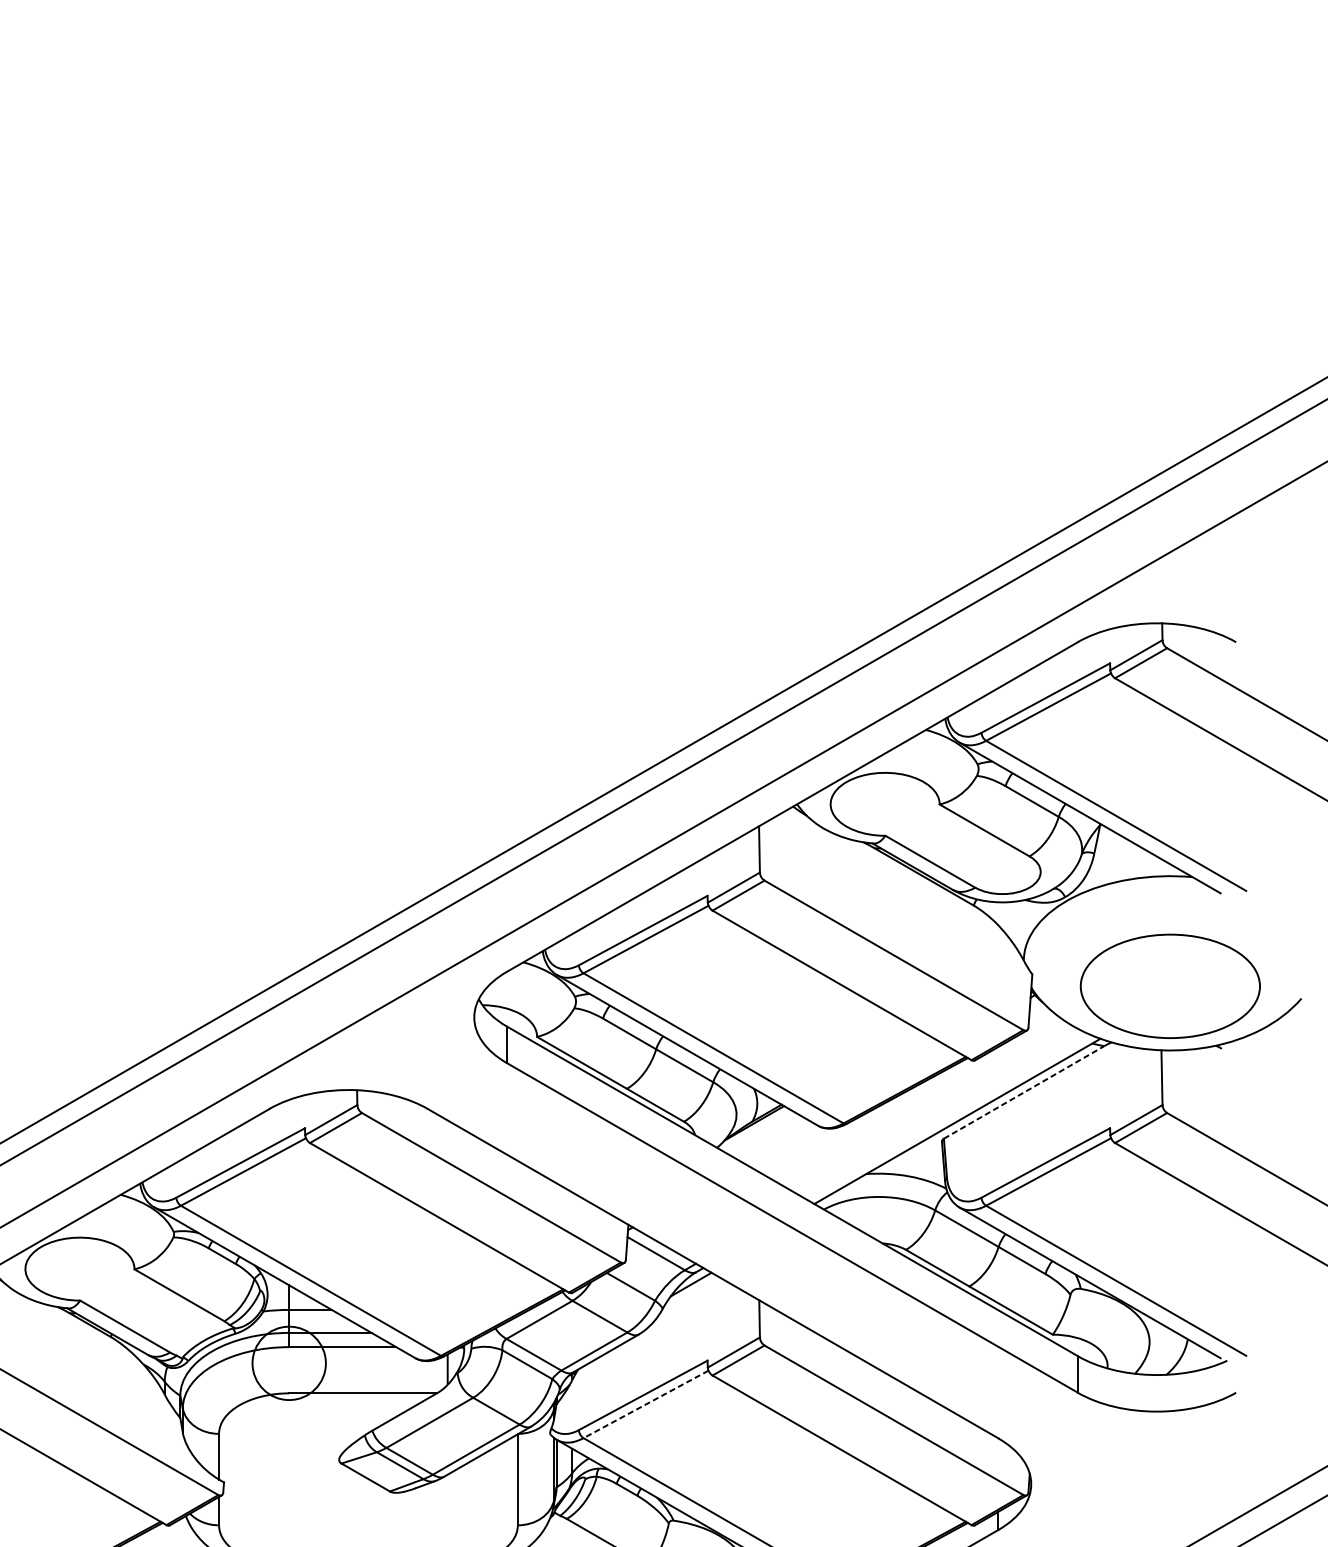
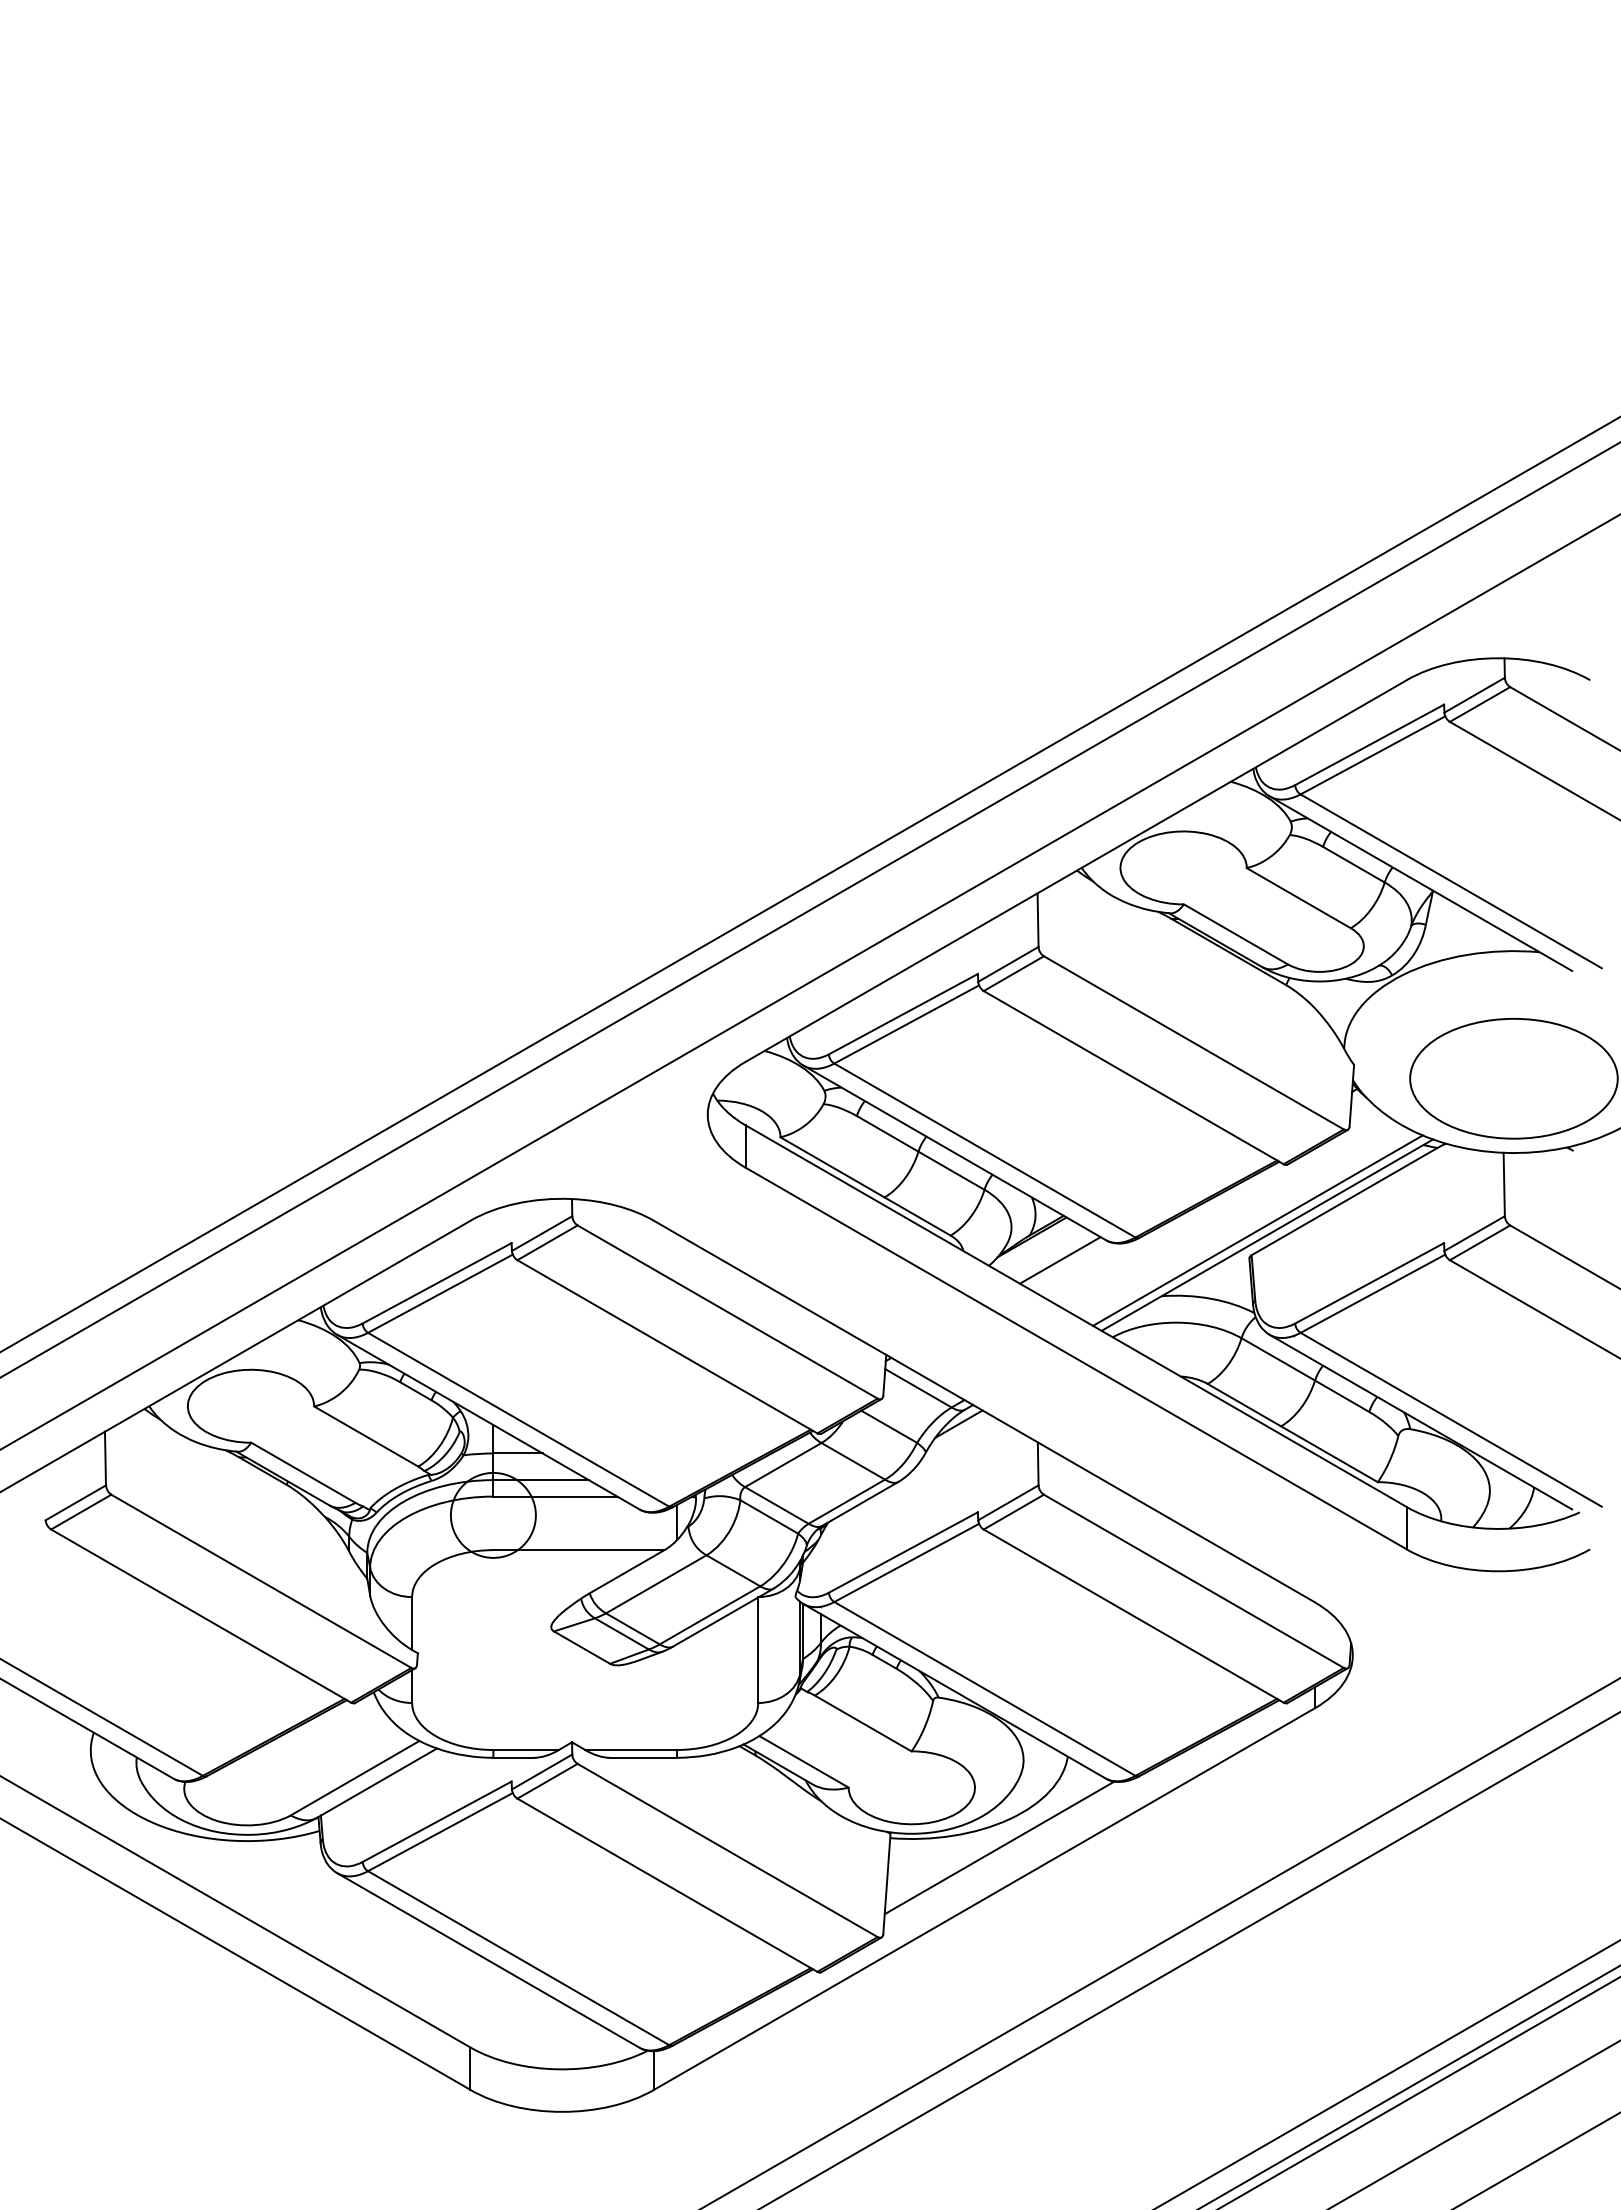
line: (1024, 1092) -> (1344, 1201), dashed -> solid
line: (948, 1117) -> (1257, 1230), added
line: (778, 1143) -> (1060, 1260), added
line: (645, 1404) -> (906, 1563), dashed -> solid

